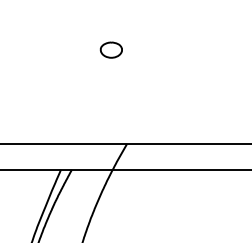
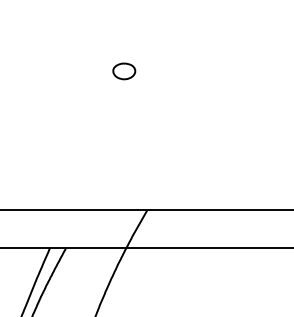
part: (110, 49) -> (123, 70), size x0.7

